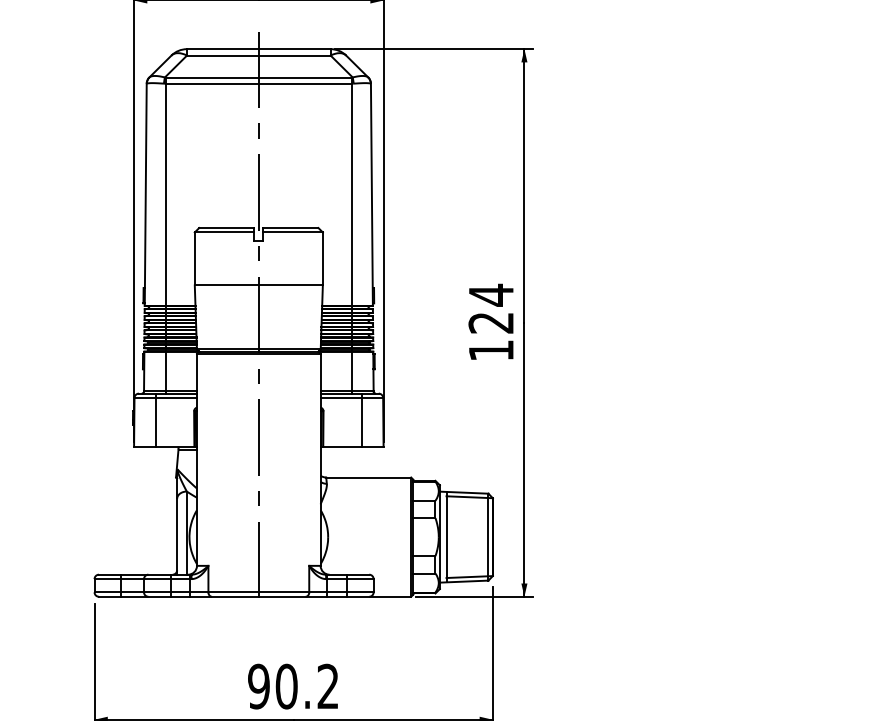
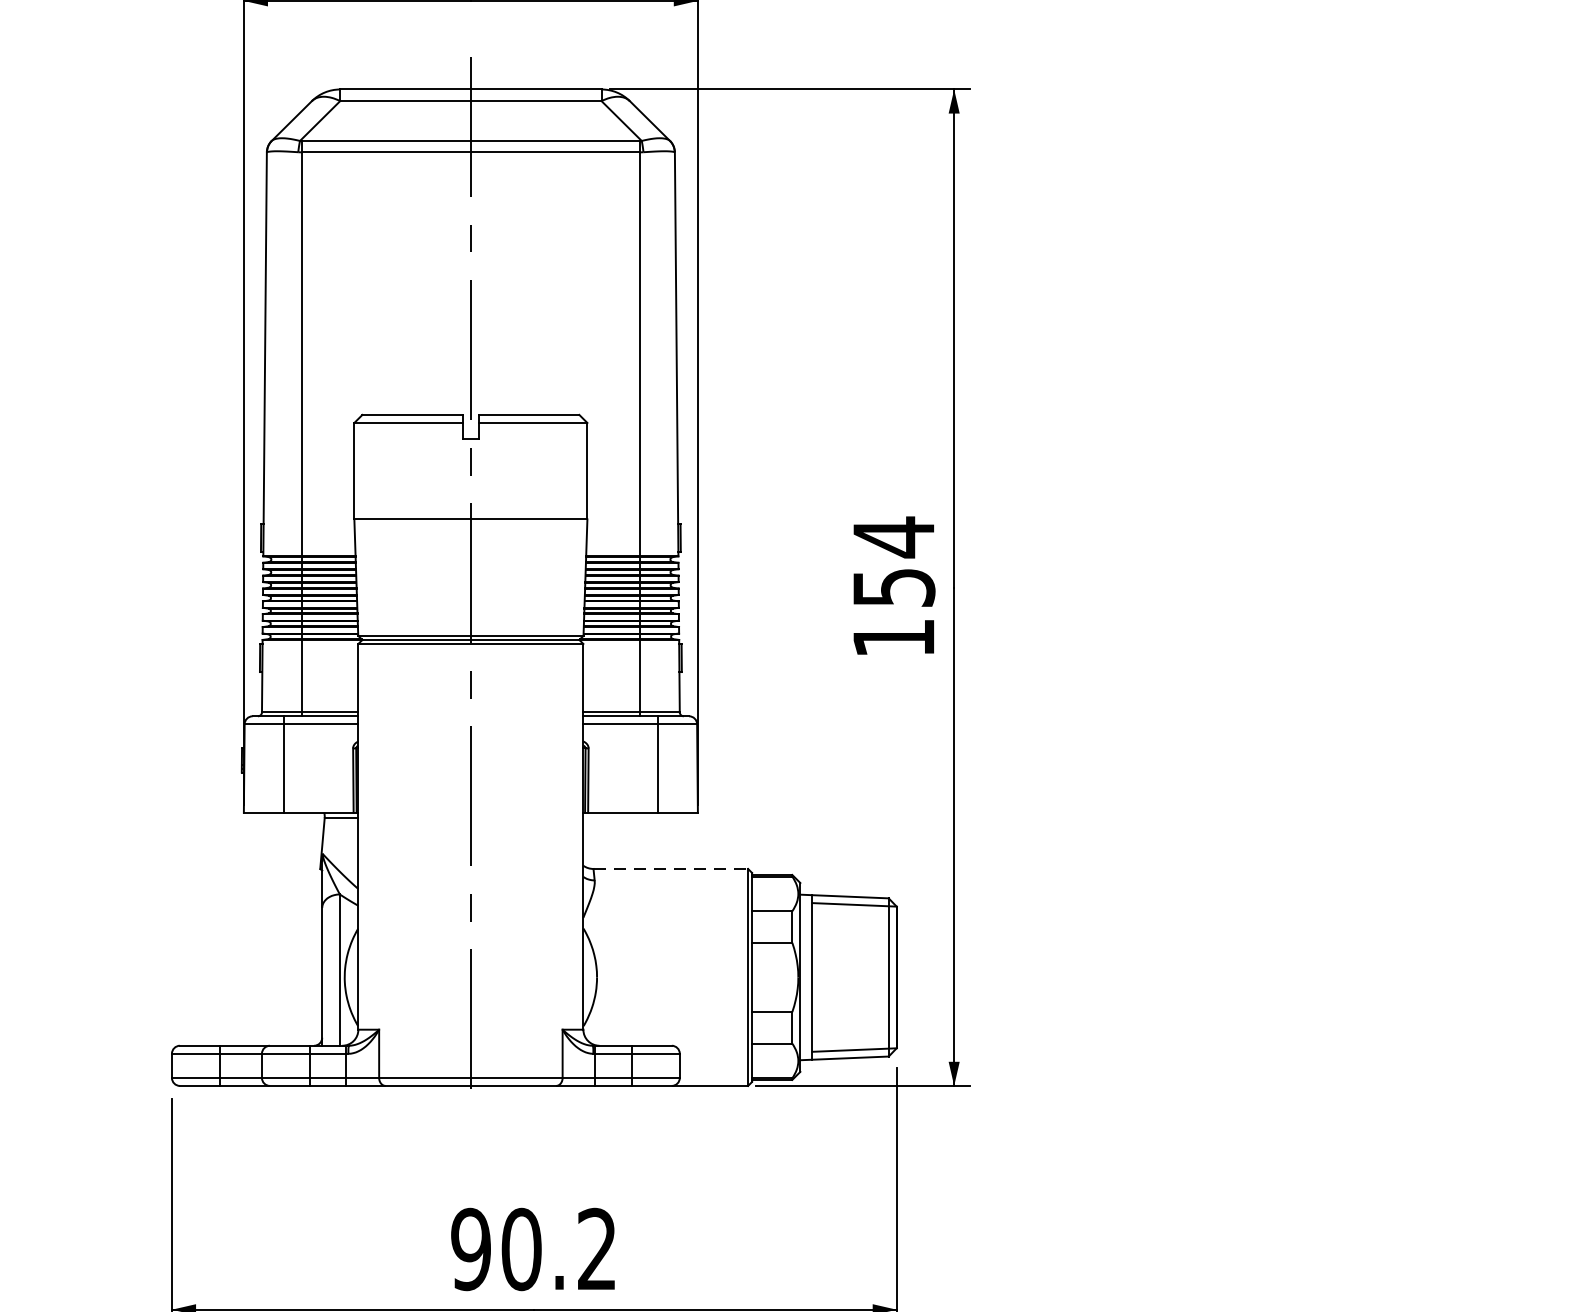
text: (491, 322) -> (894, 586), 124 -> 154
line: (369, 477) -> (672, 868), solid -> dashed

